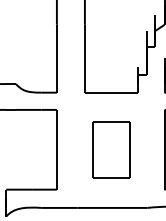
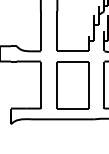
part: (110, 150) -> (72, 85), size x1.43

